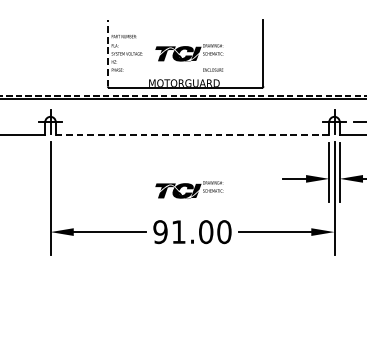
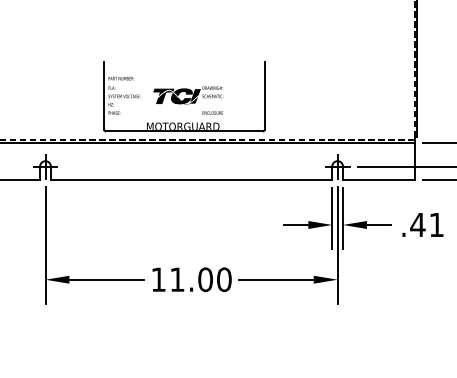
line: (107, 52) -> (104, 95), dashed -> solid
line: (192, 134) -> (191, 179), dashed -> solid
part: (189, 190) -> (188, 236), removed
text: (160, 231) -> (158, 279), 91.00 -> 11.00

